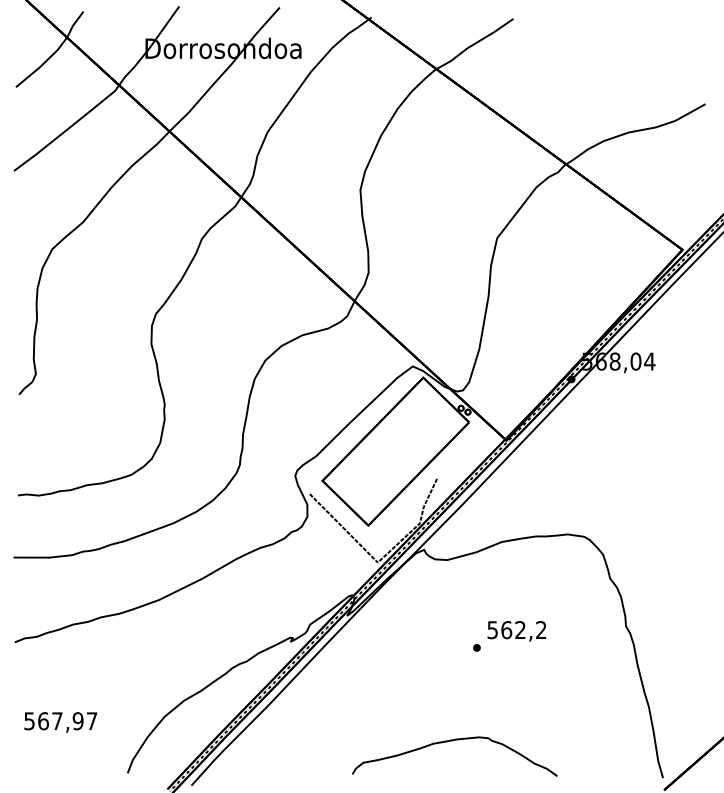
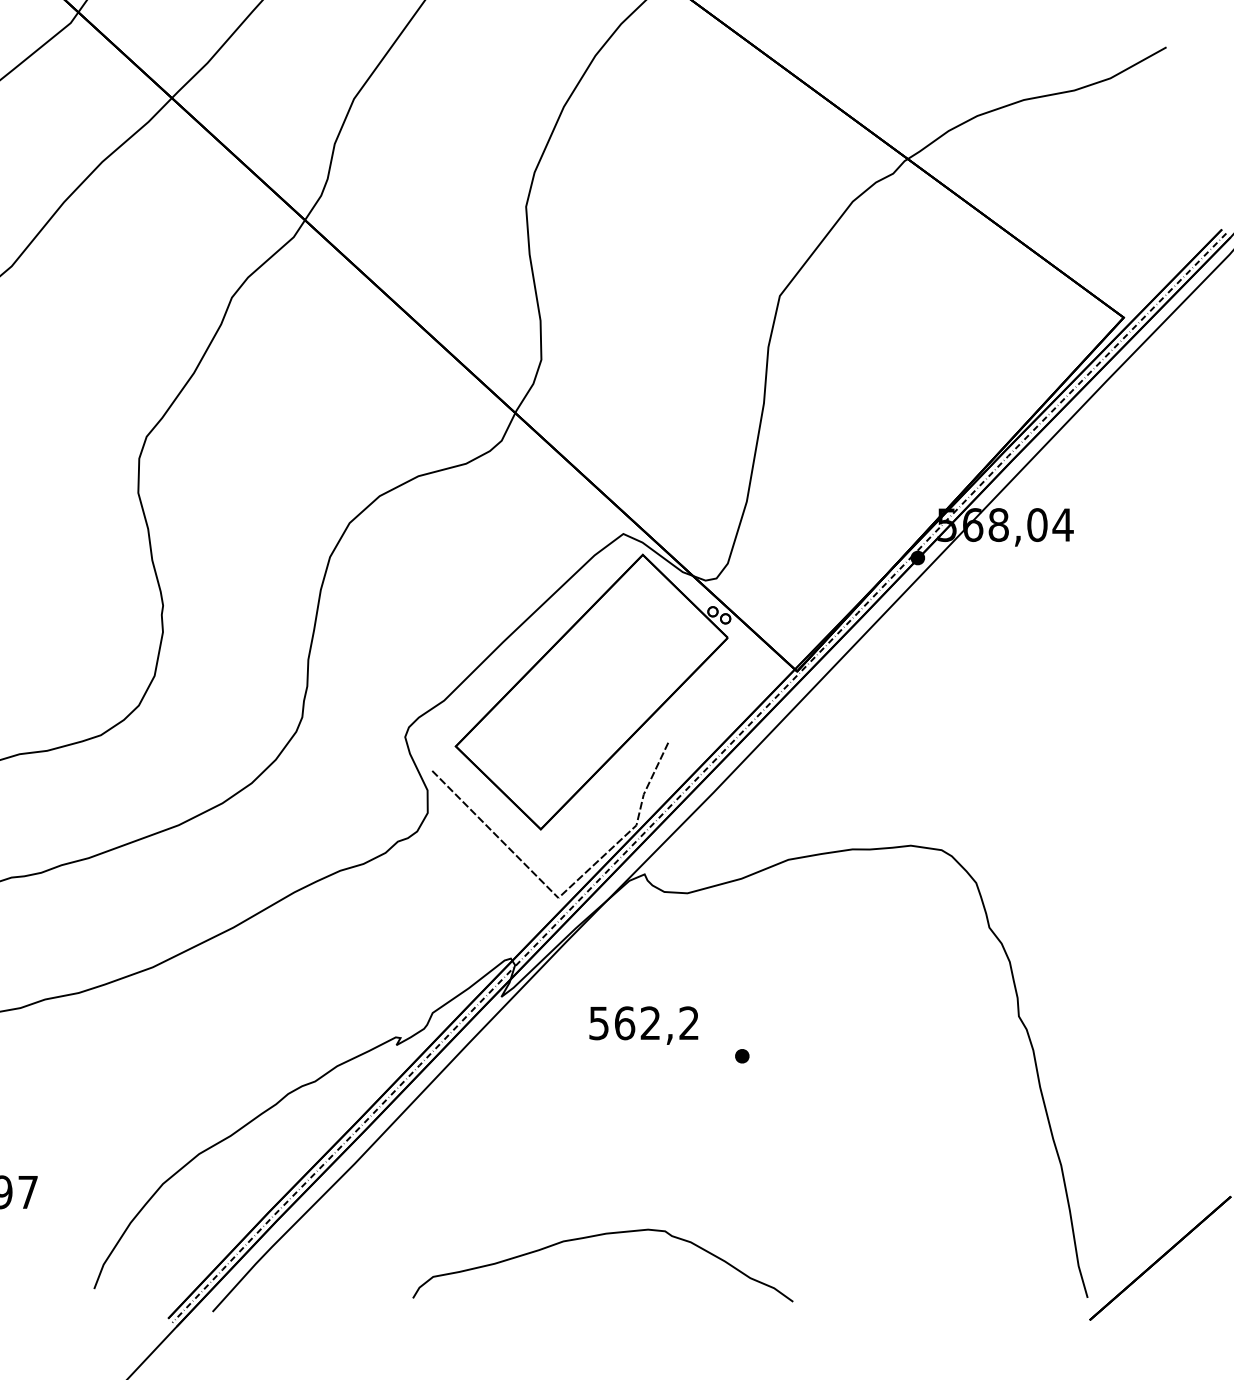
text: (516, 631) -> (643, 1025), moved
curve: (452, 741) -> (598, 1237), moved

